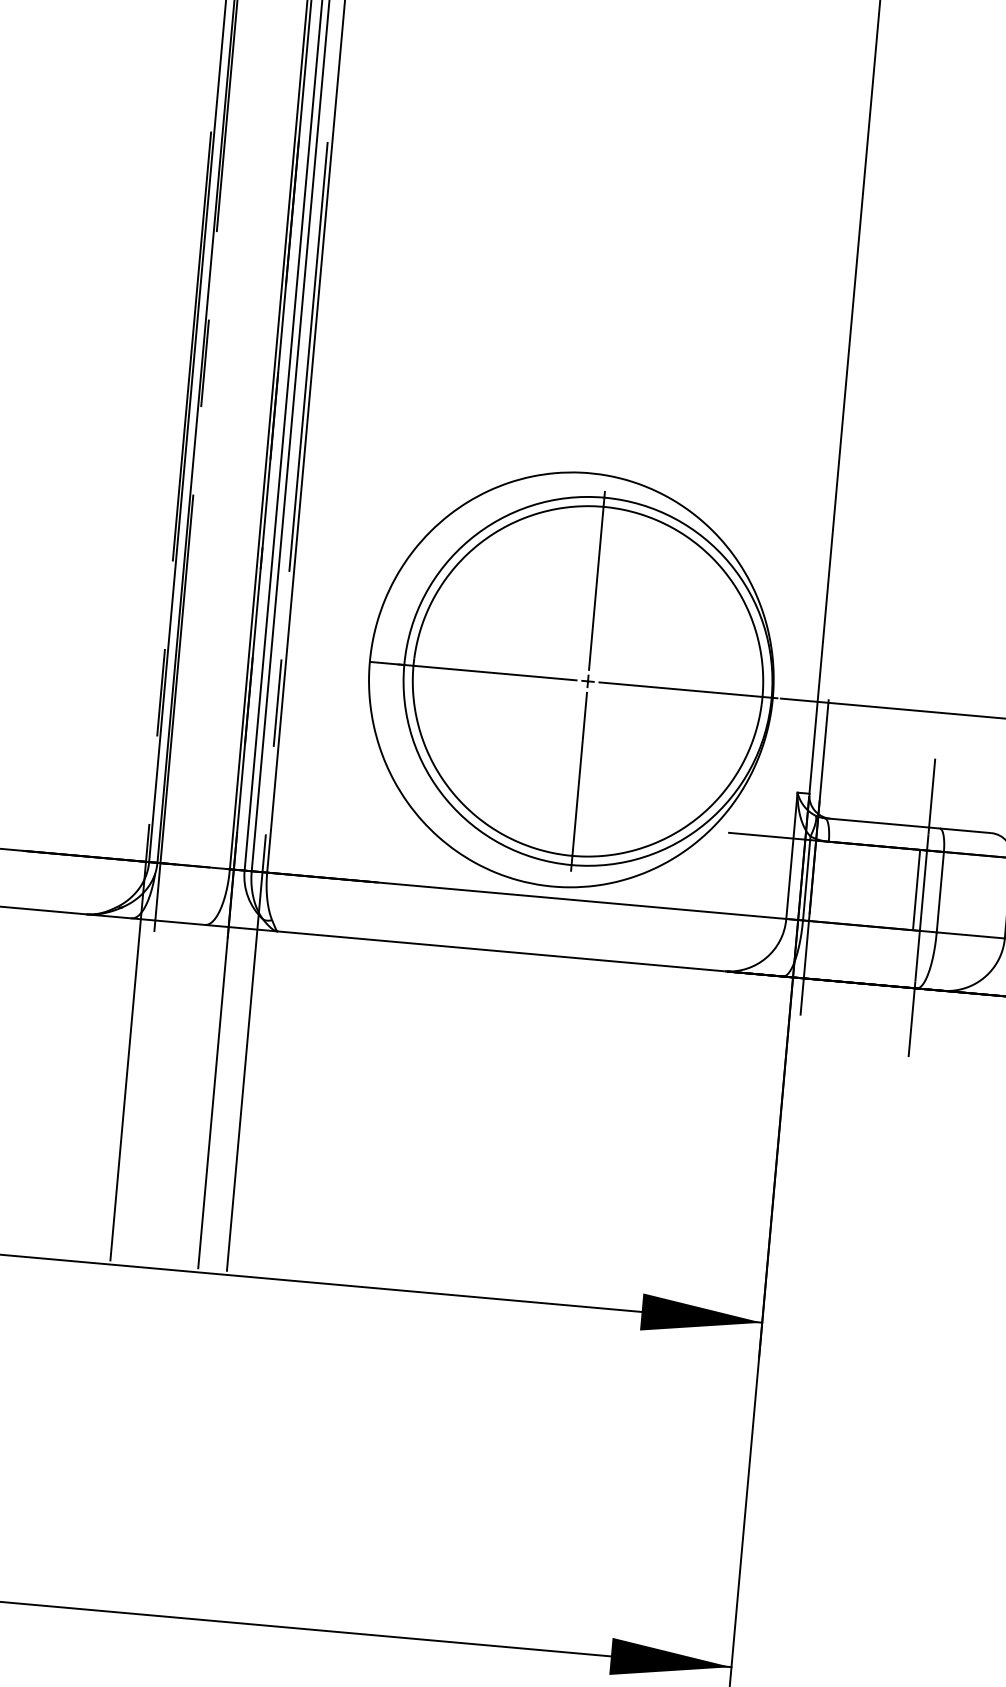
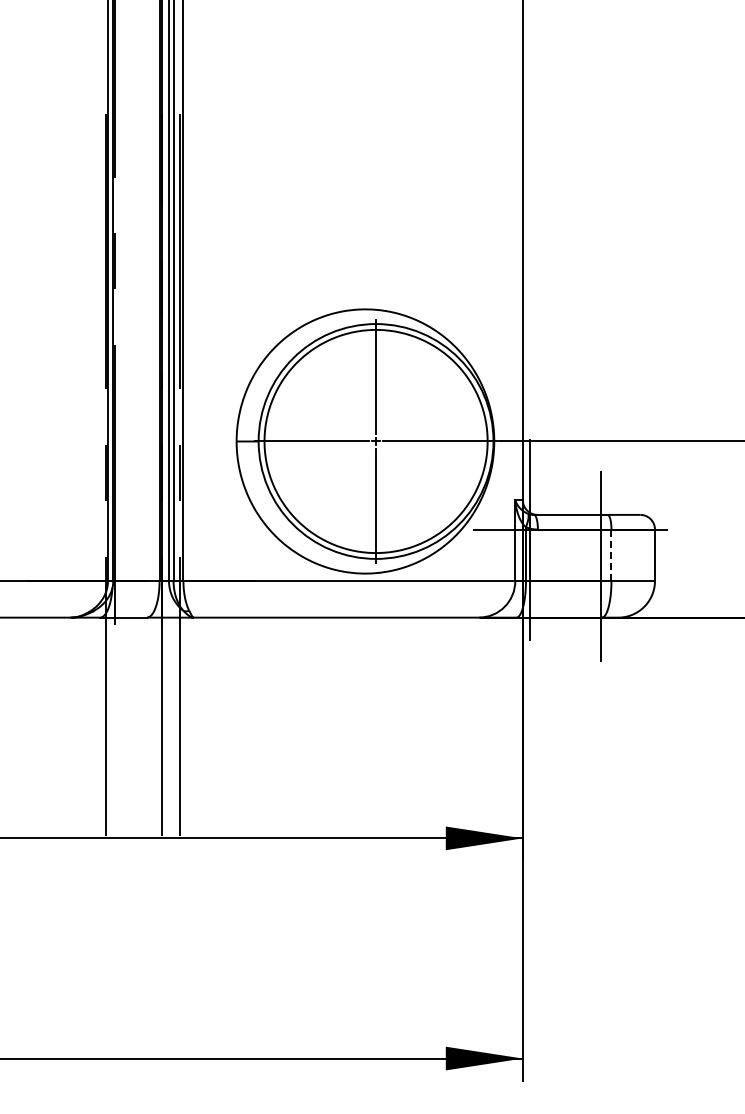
line: (917, 888) -> (596, 554), removed
line: (940, 892) -> (611, 555), solid -> dashed

